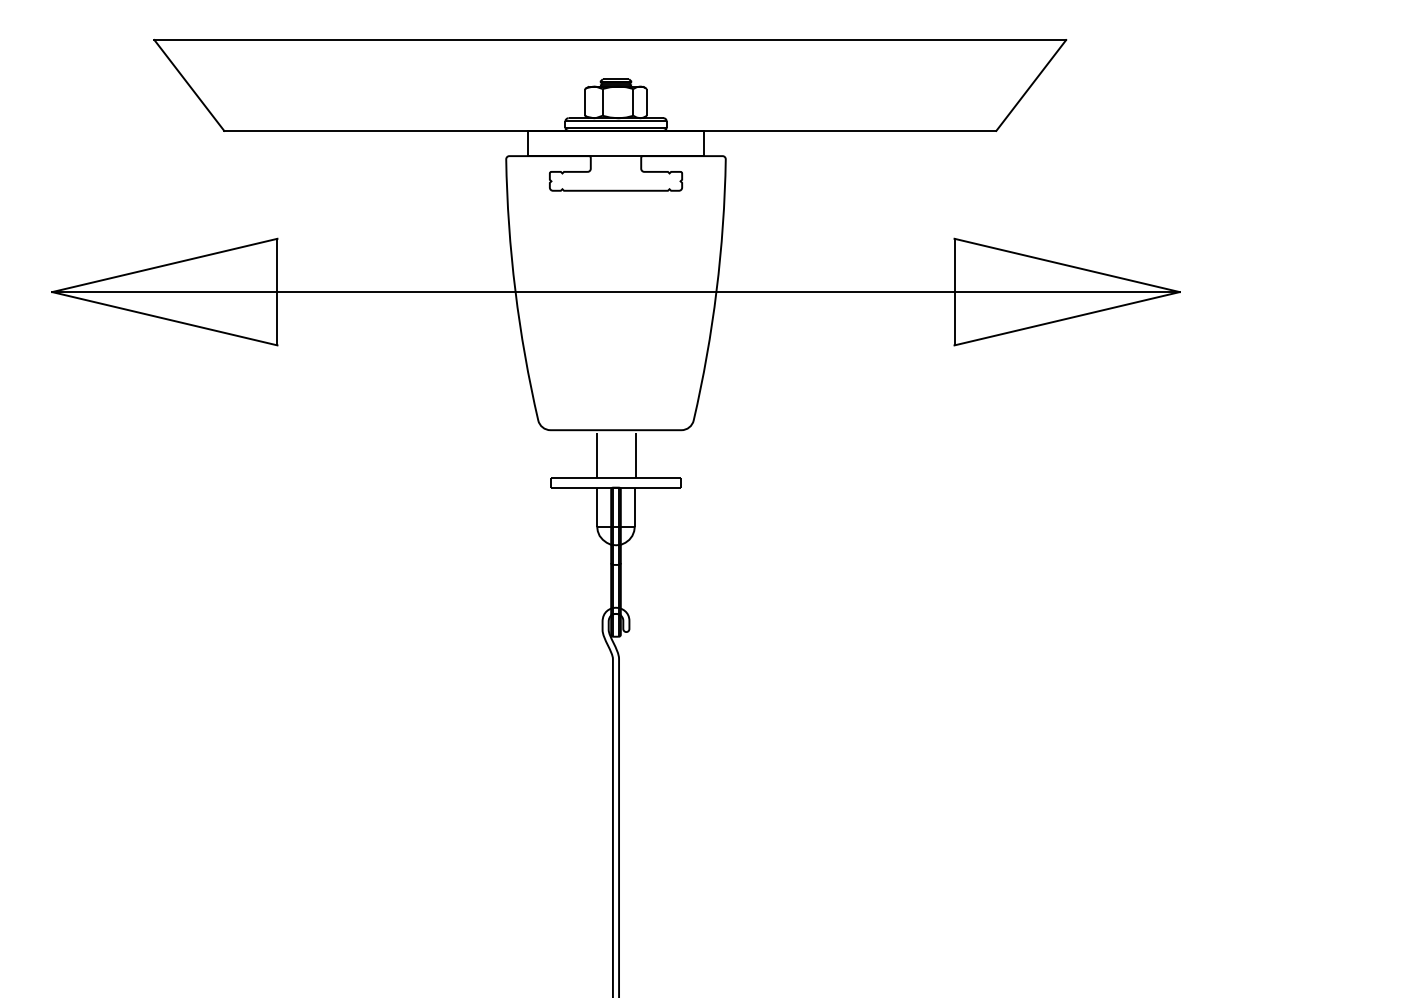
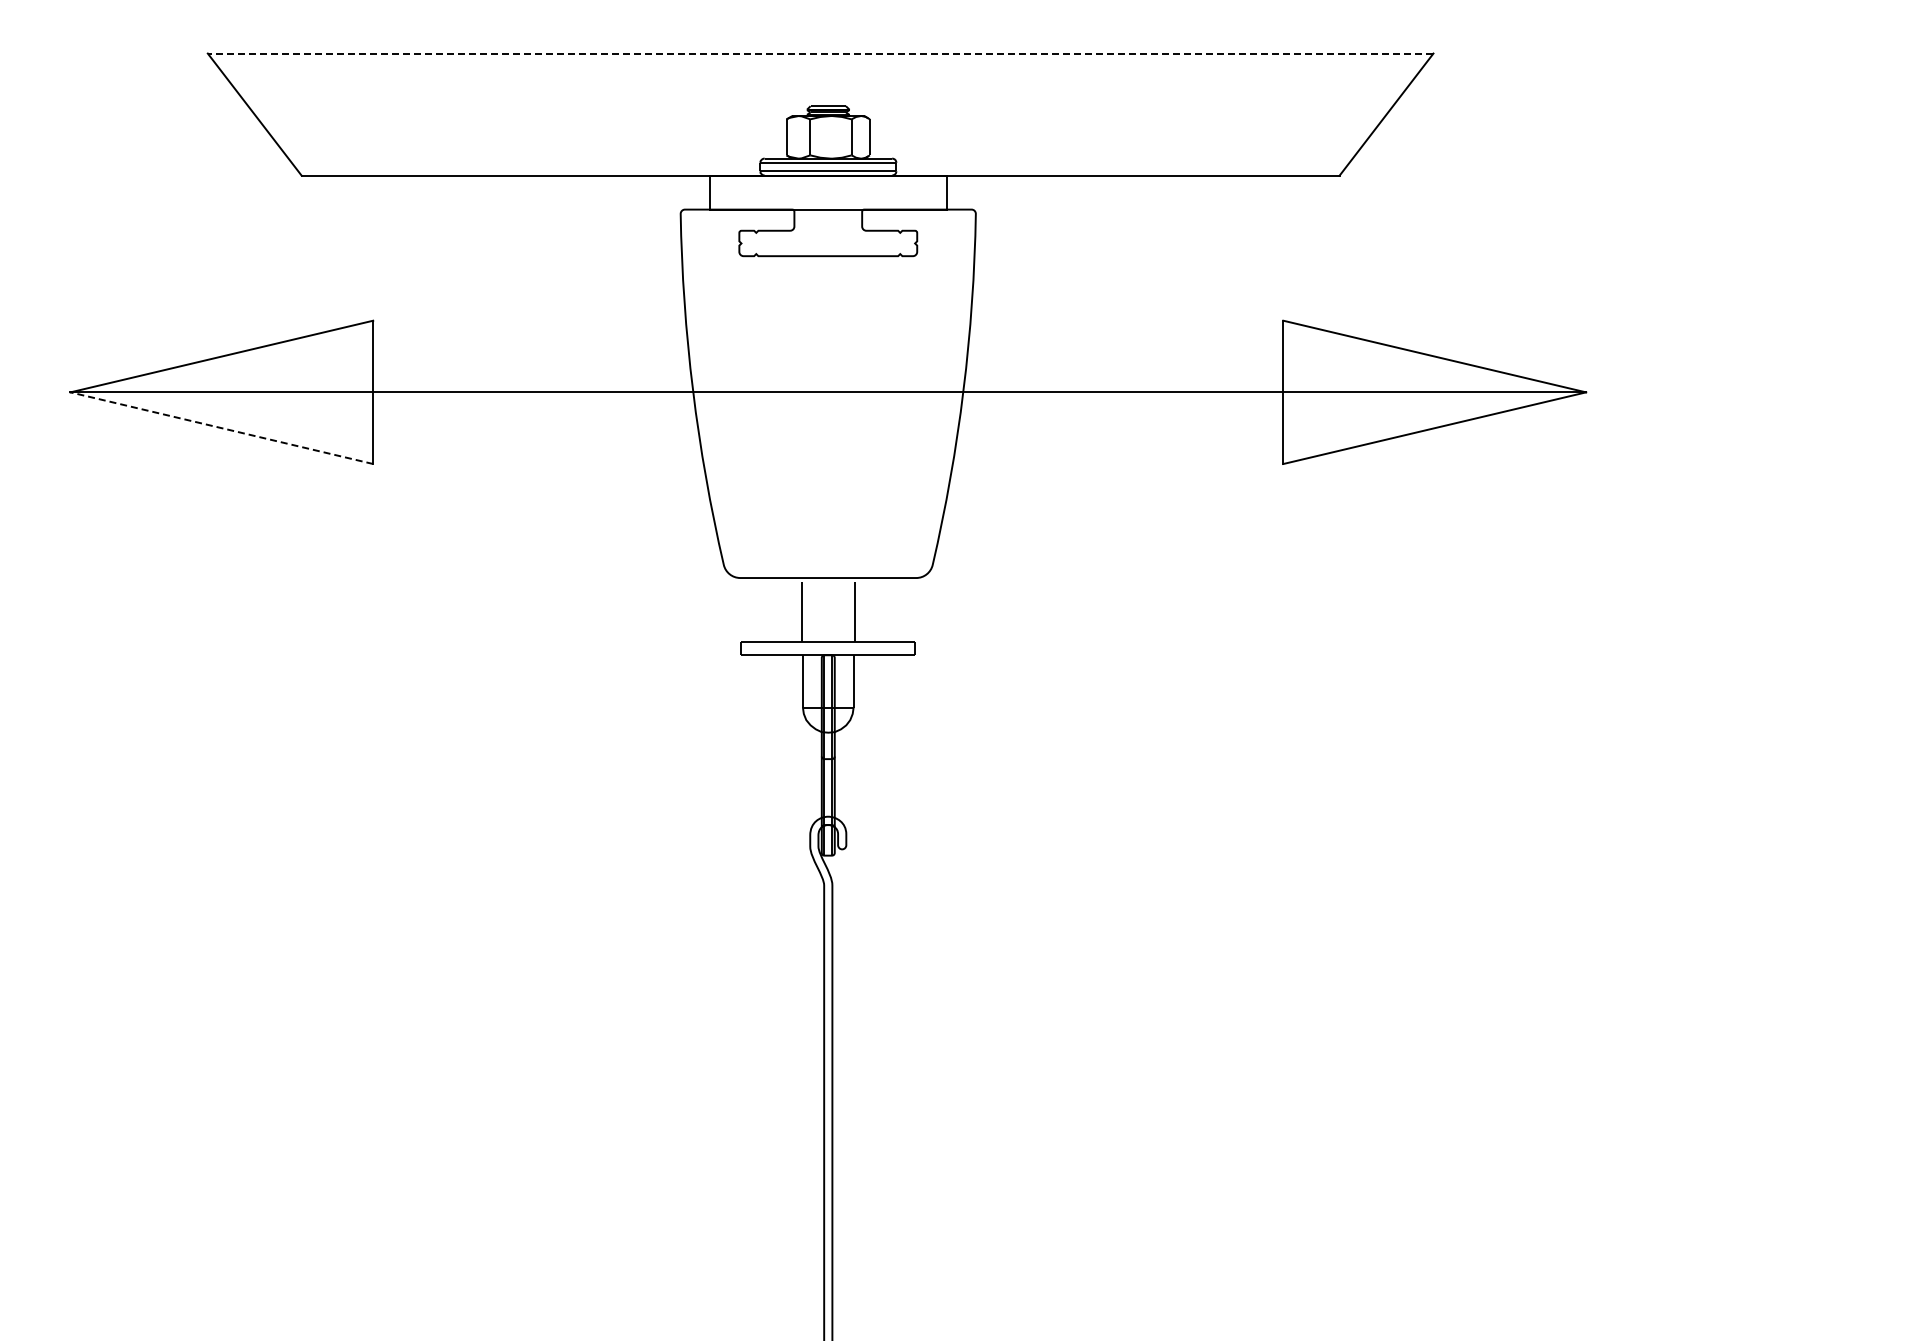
line: (610, 40) -> (820, 53), solid -> dashed
line: (164, 318) -> (221, 428), solid -> dashed

